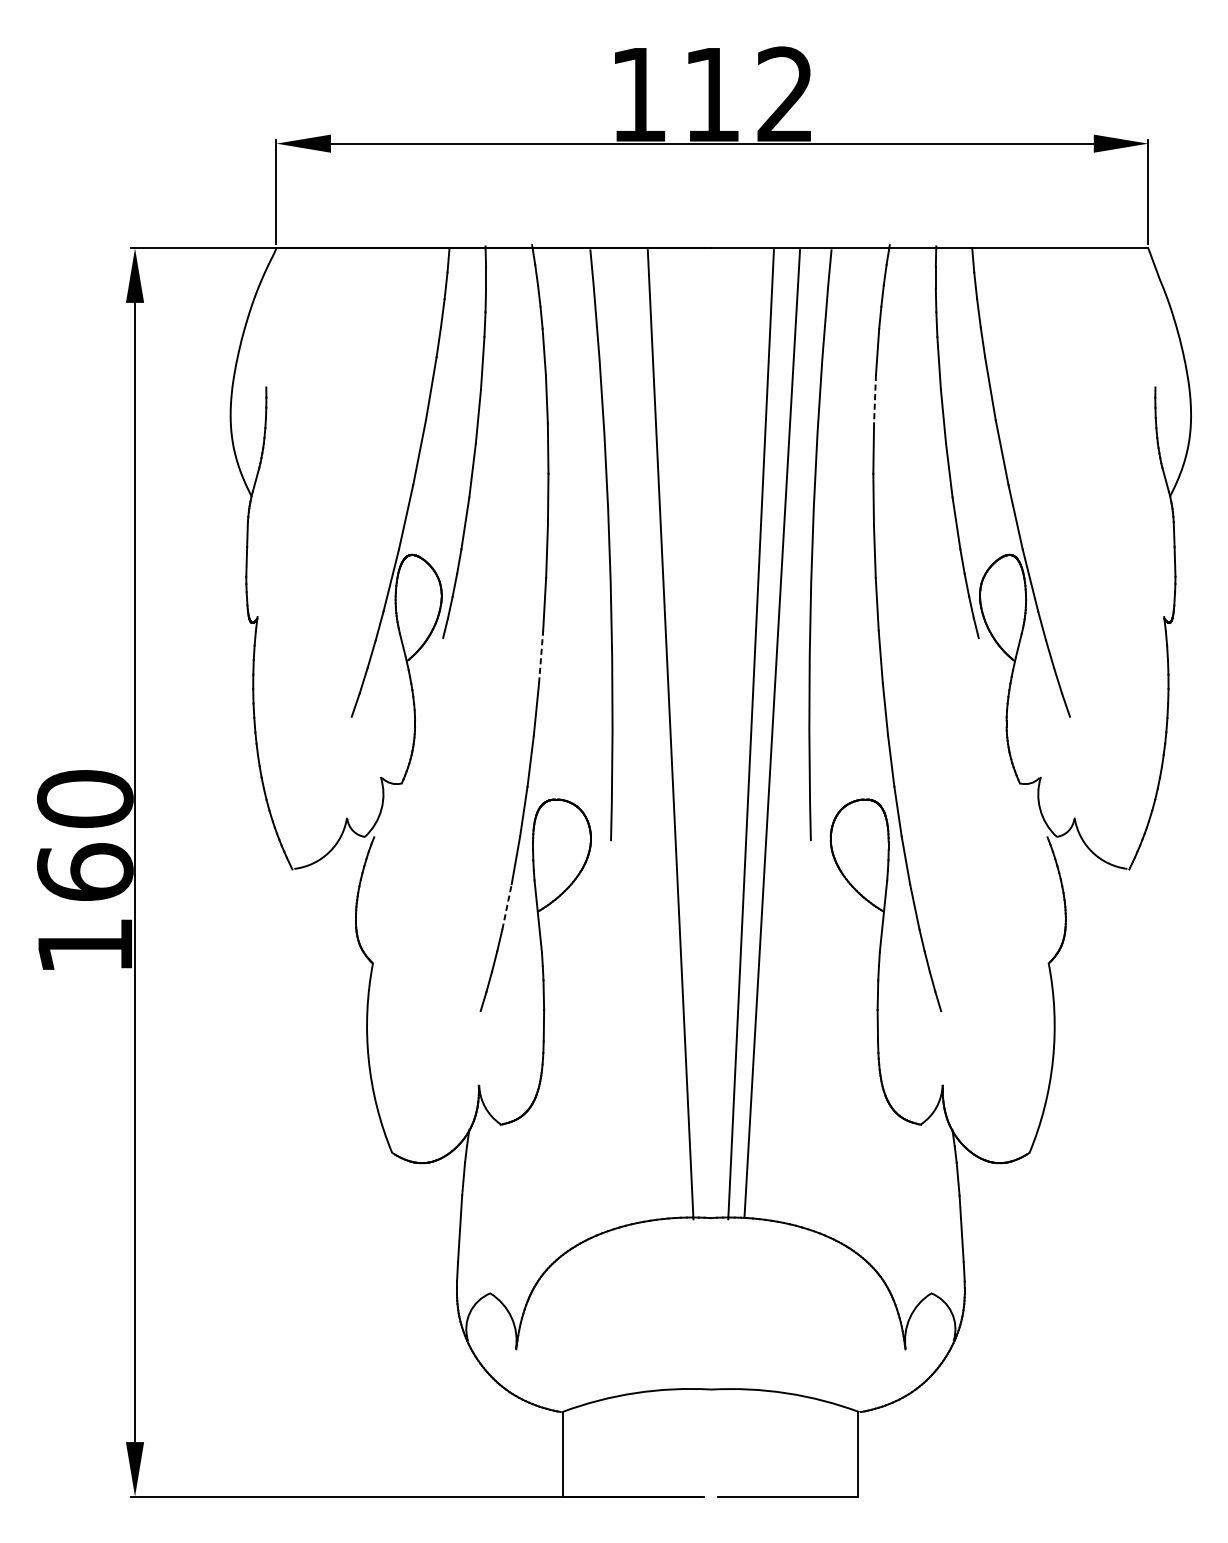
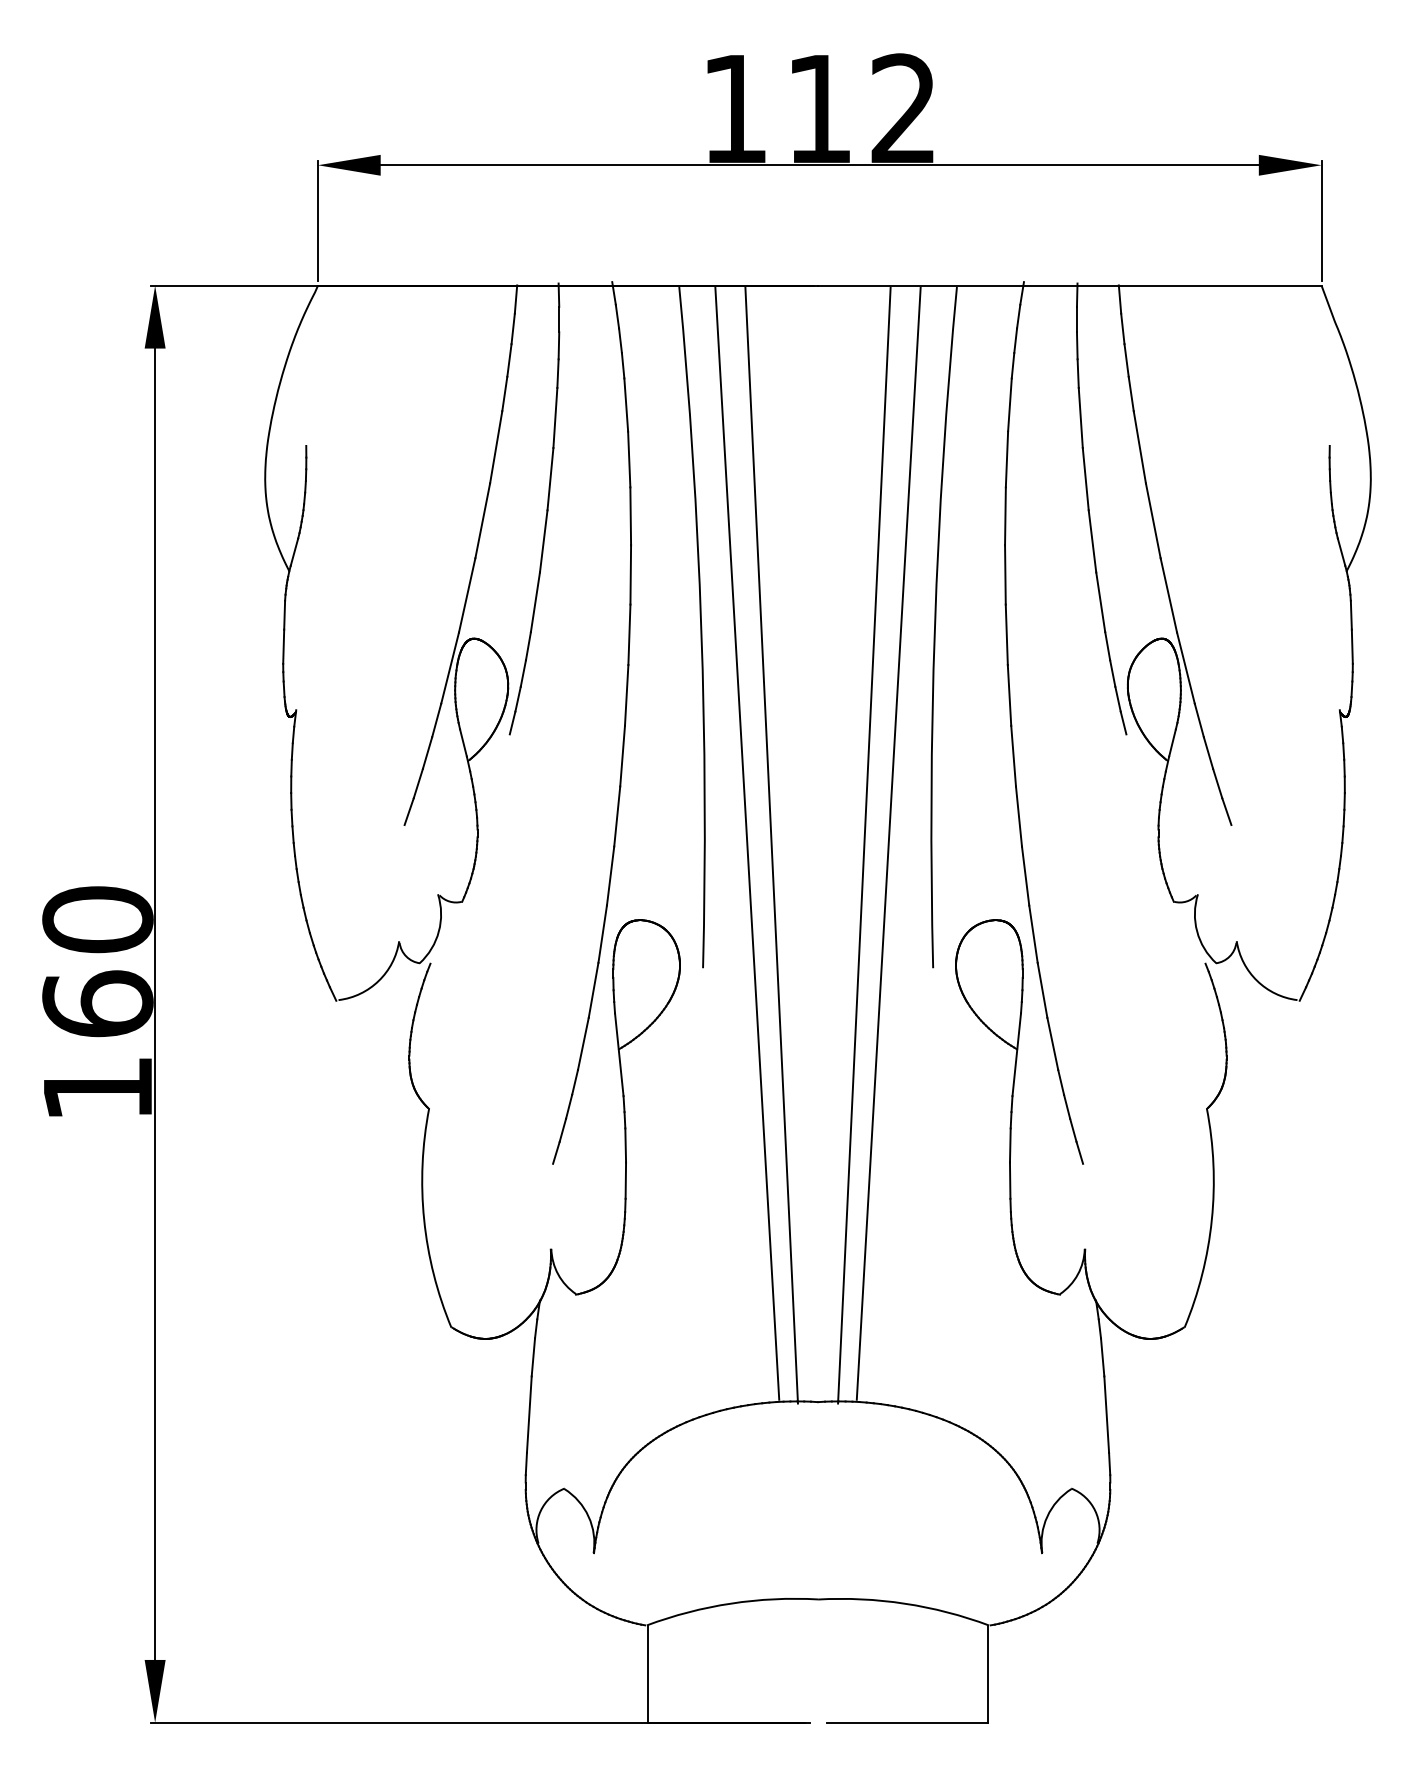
line: (874, 399) -> (1006, 459), dashed -> solid
line: (541, 656) -> (622, 755), dashed -> solid
line: (649, 732) -> (747, 843), added
line: (507, 906) -> (583, 1043), dashed -> solid

